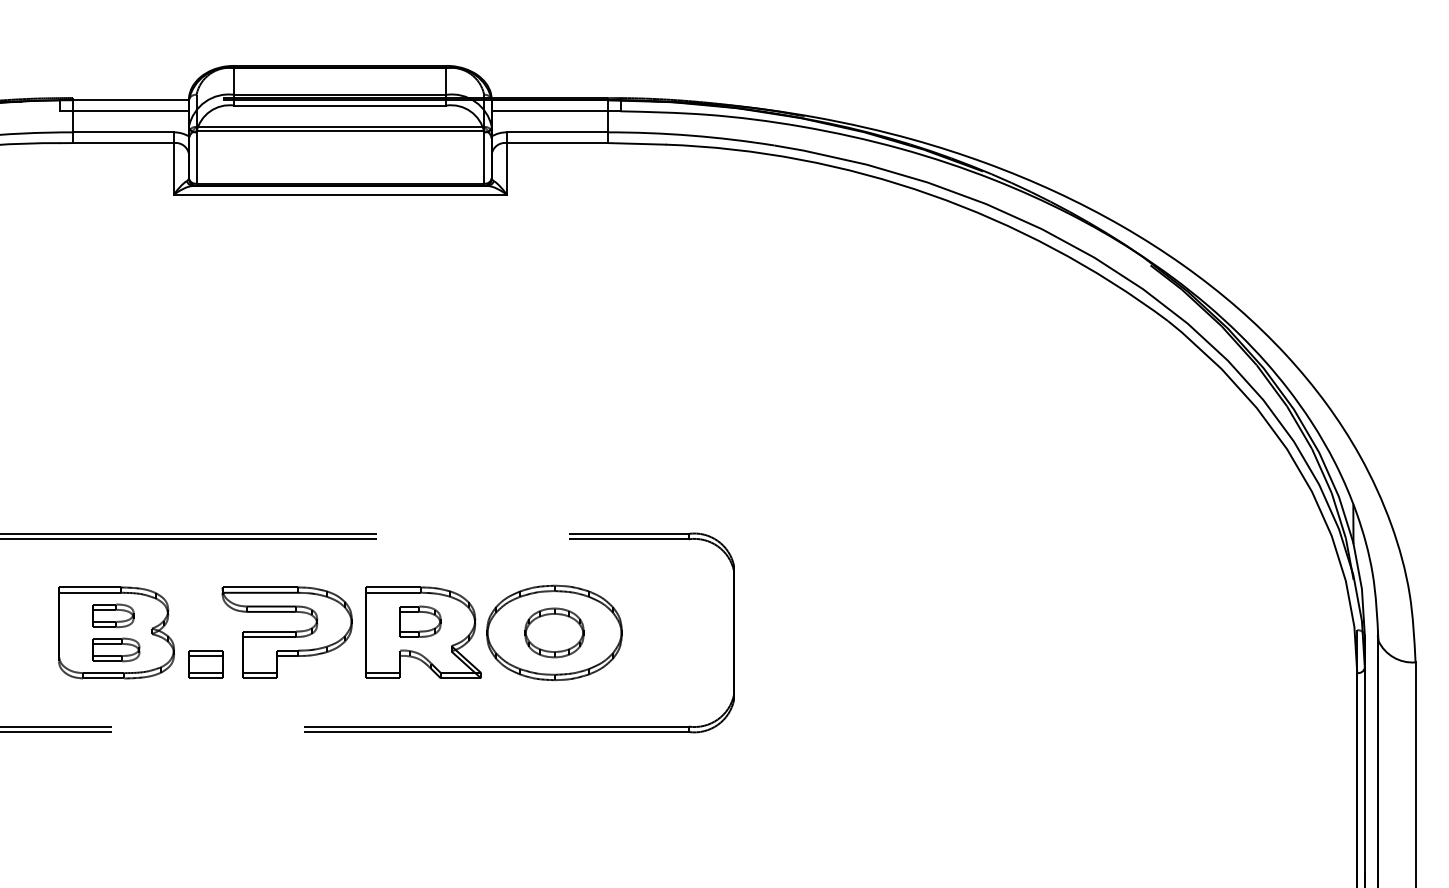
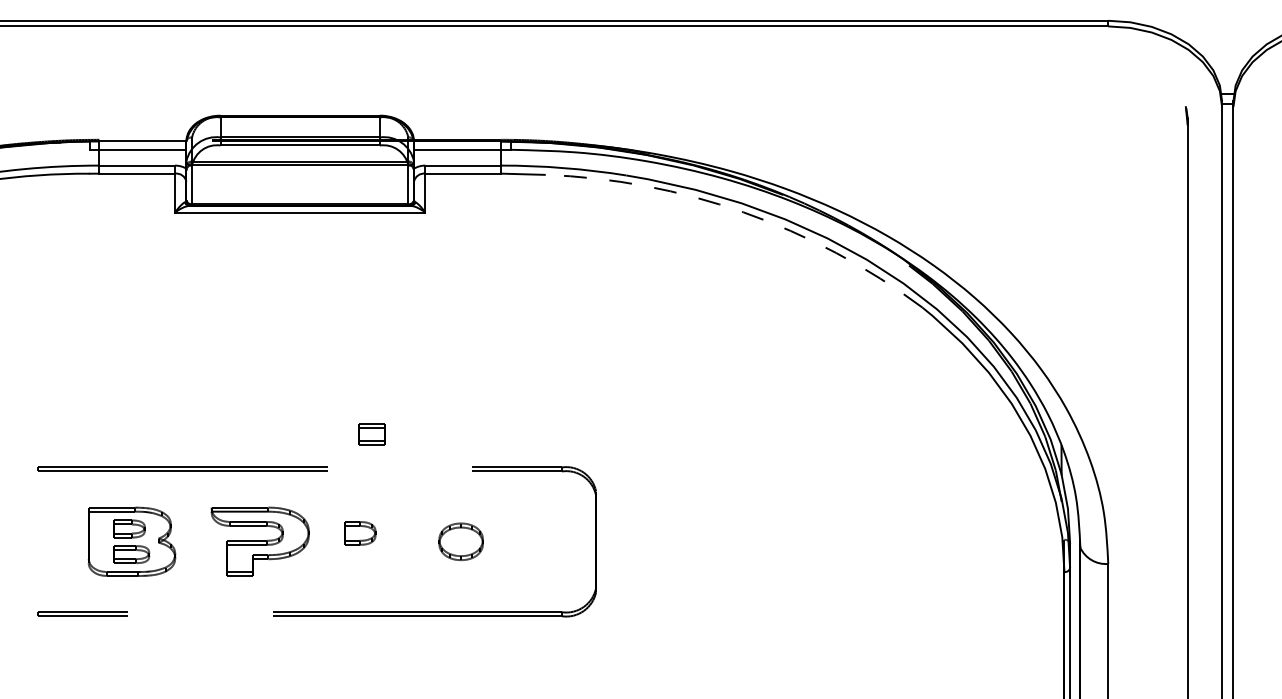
arc: (930, 194) -> (743, 212), solid -> dashed
part: (493, 632) -> (415, 541), removed
part: (205, 664) -> (371, 434), moved

